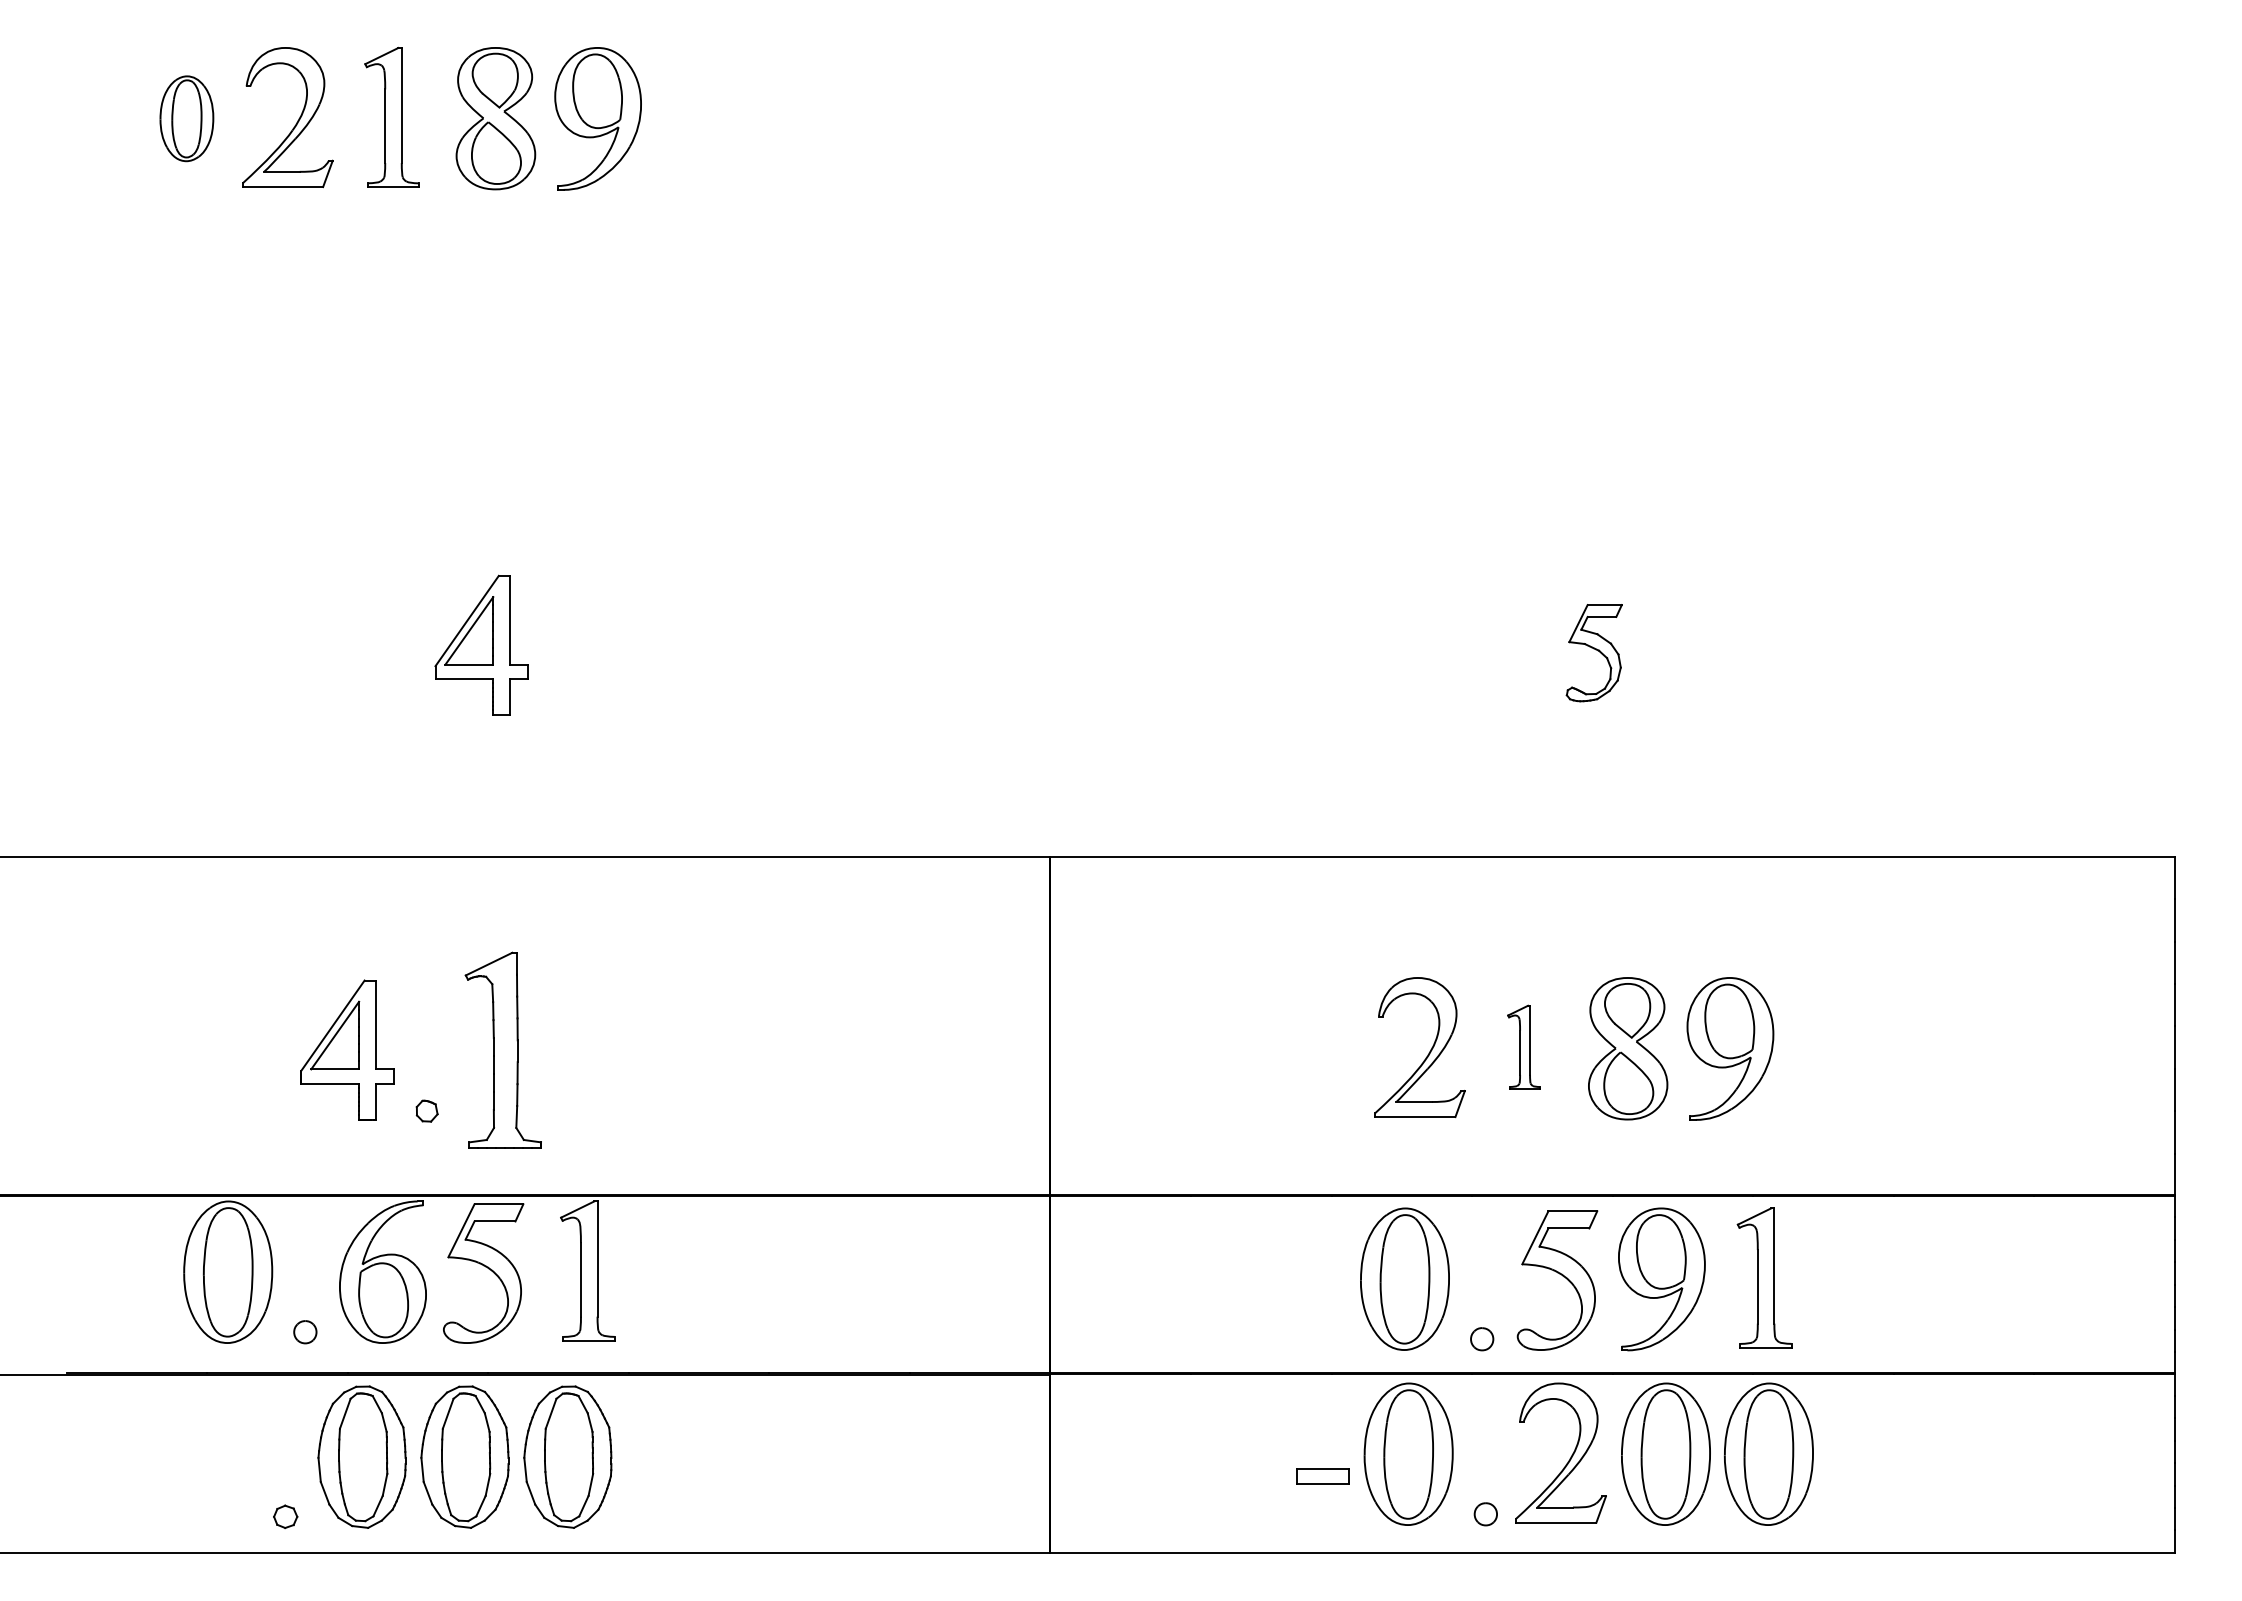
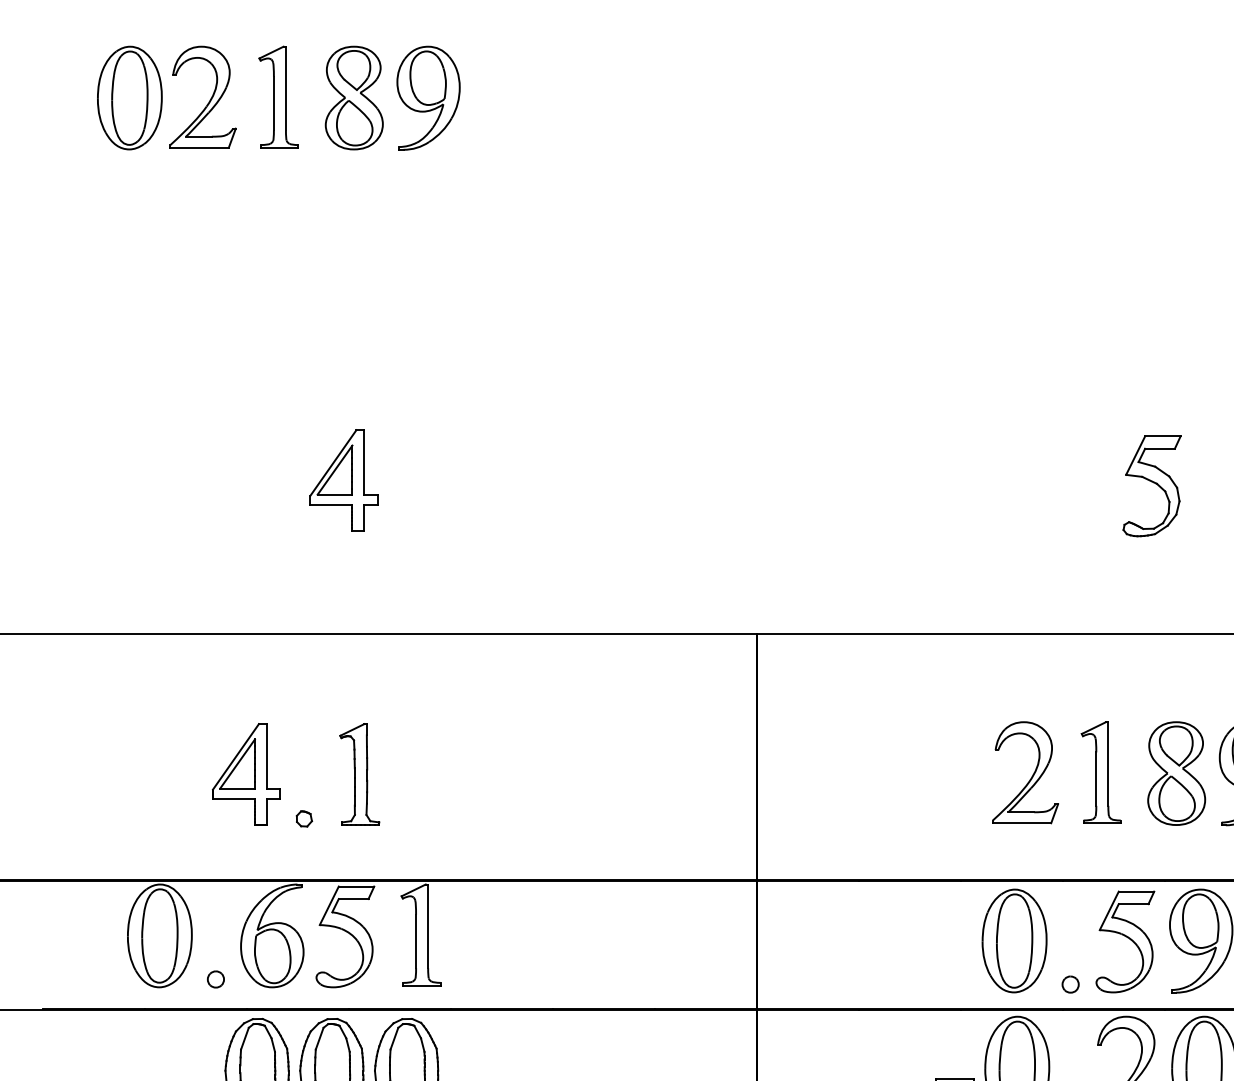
part: (186, 118) -> (129, 97), size x1.67
part: (1594, 652) -> (1152, 485), size x1.43
part: (1523, 1047) -> (1100, 772), size x1.67
part: (503, 1049) -> (359, 774), size x0.71

